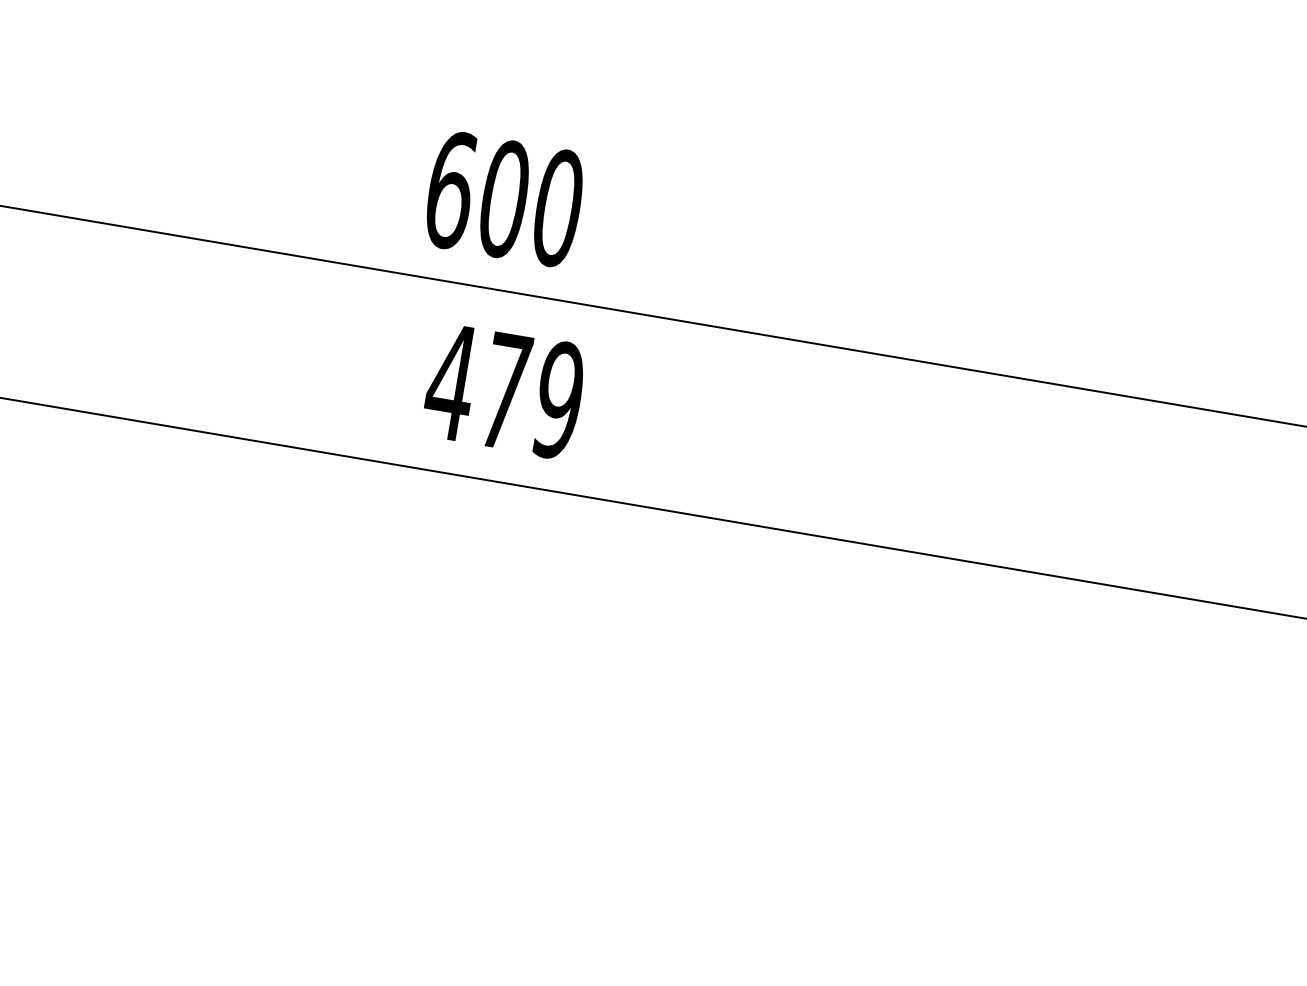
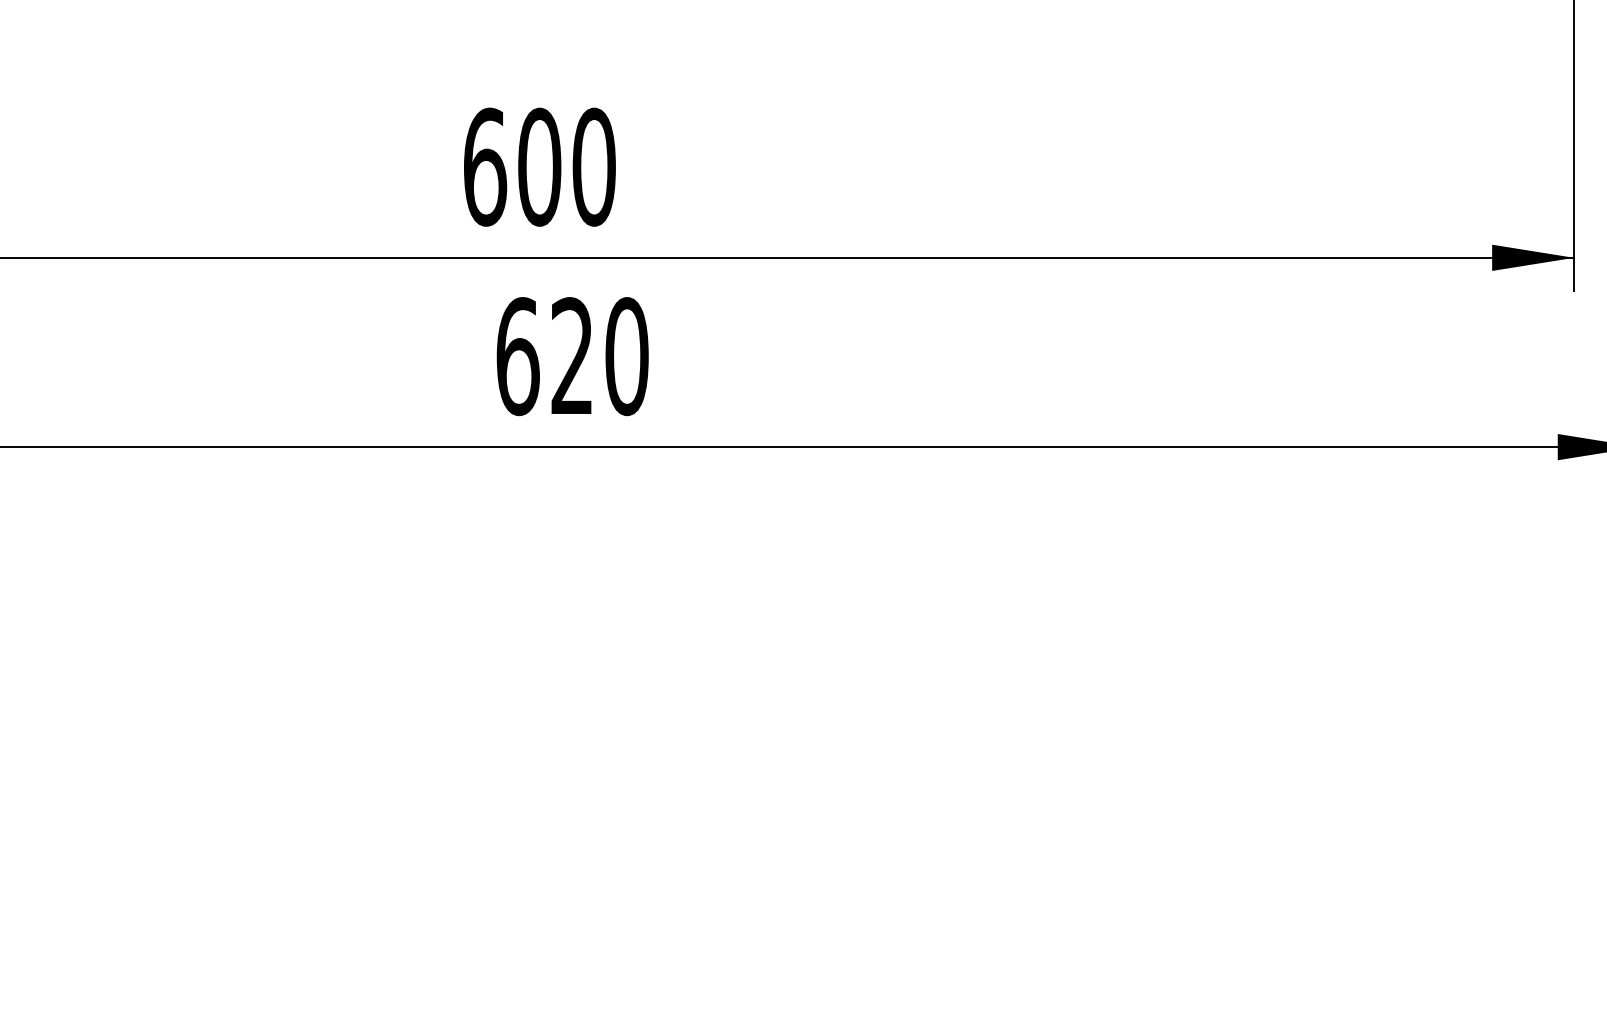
text: (504, 391) -> (571, 356), 479 -> 620

